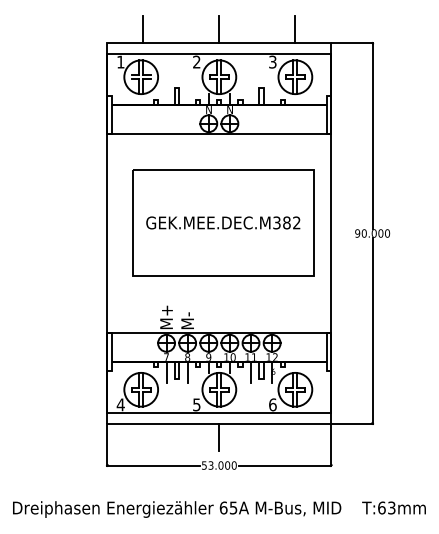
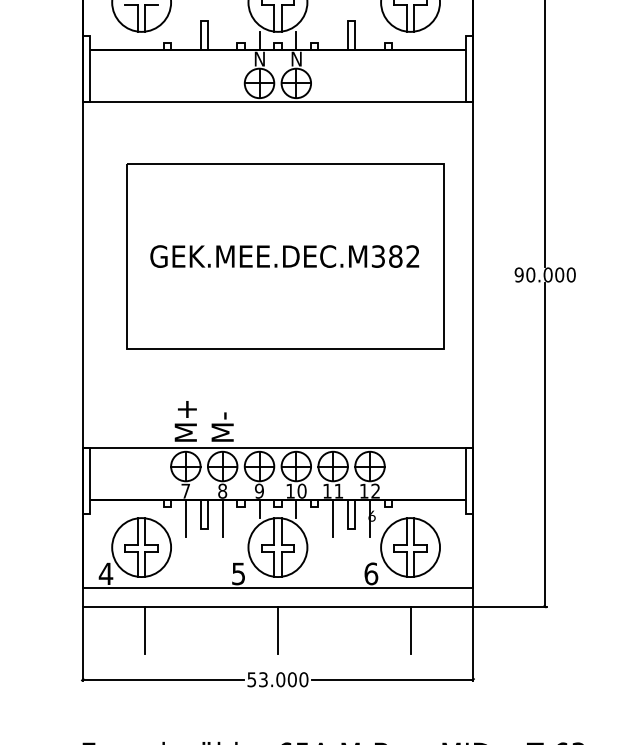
line: (143, 437) -> (145, 630), added
line: (295, 437) -> (410, 630), added

